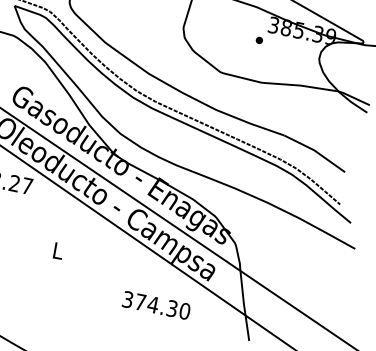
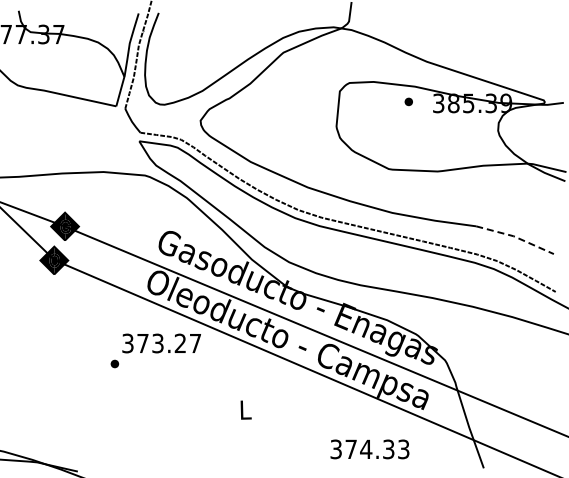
part: (259, 40) -> (408, 101), moved
line: (316, 151) -> (516, 237), solid -> dashed
text: (184, 311) -> (403, 449), 374.30 -> 374.33

